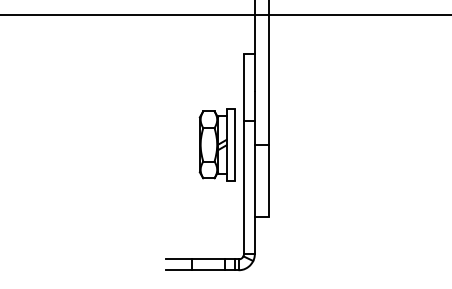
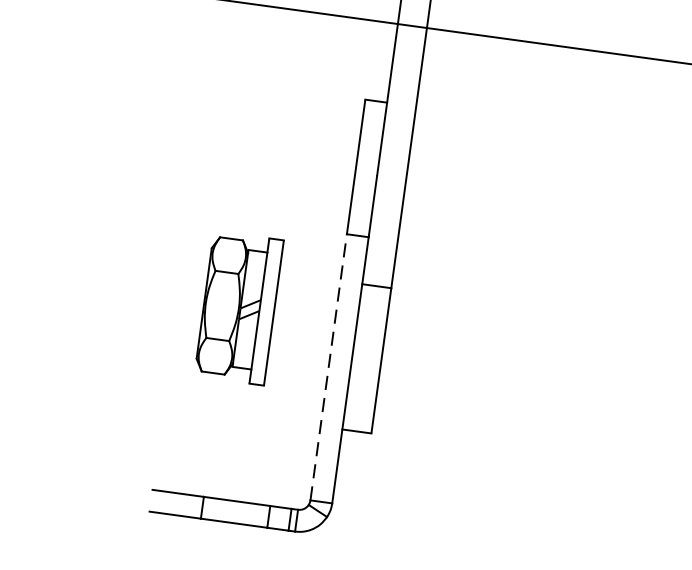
part: (216, 144) -> (237, 307), moved
line: (244, 187) -> (329, 366), solid -> dashed

